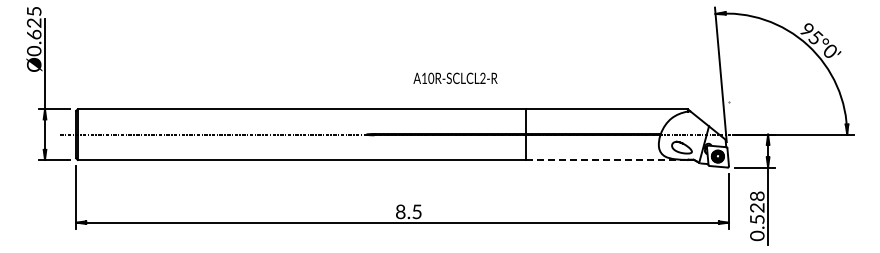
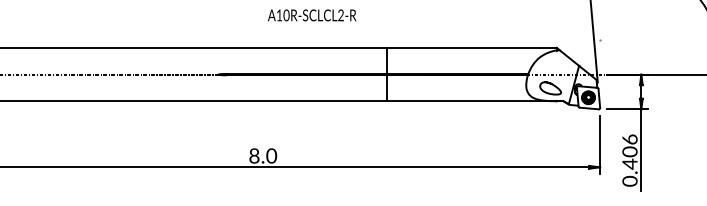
line: (607, 159) -> (472, 100), dashed -> solid
text: (757, 207) -> (630, 151), 0.528 -> 0.406
text: (417, 211) -> (272, 155), 8.5 -> 8.0

